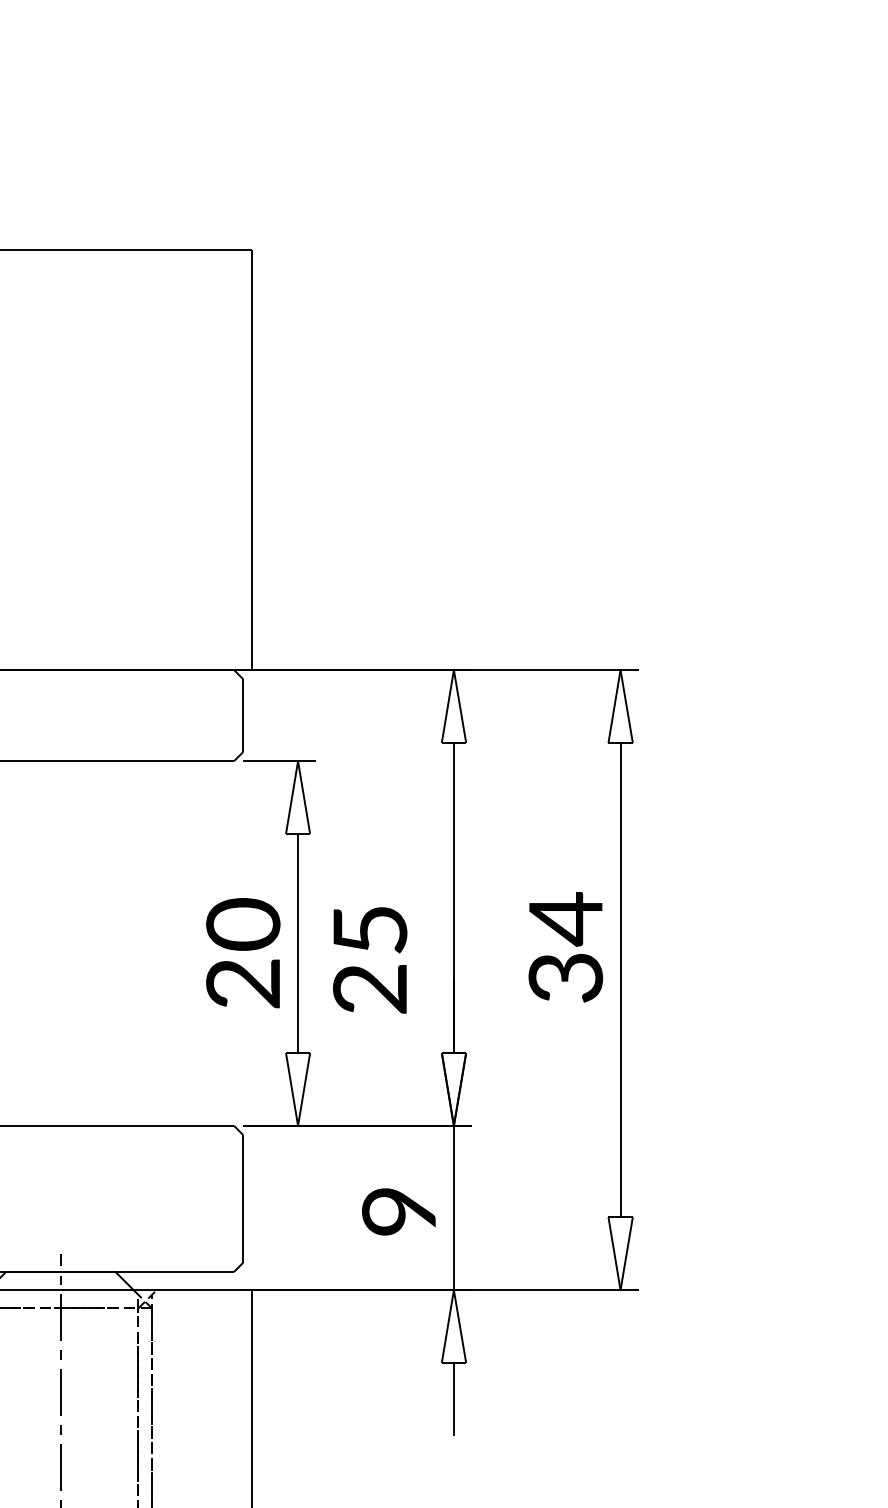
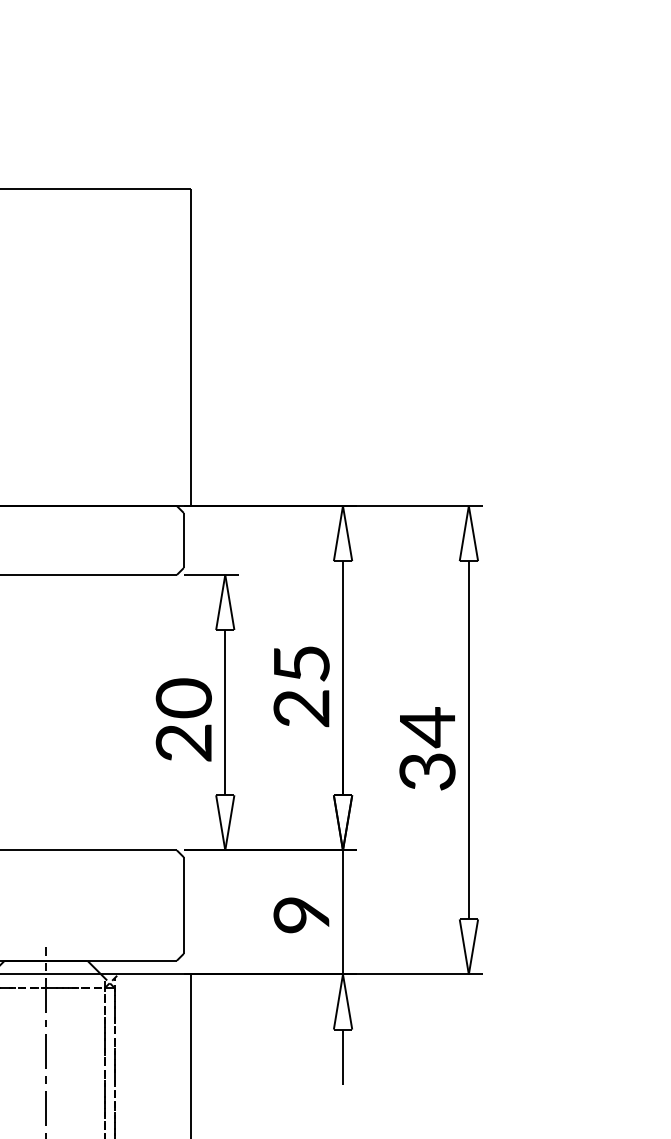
text: (565, 947) -> (427, 748), moved
text: (370, 960) -> (301, 686), moved

